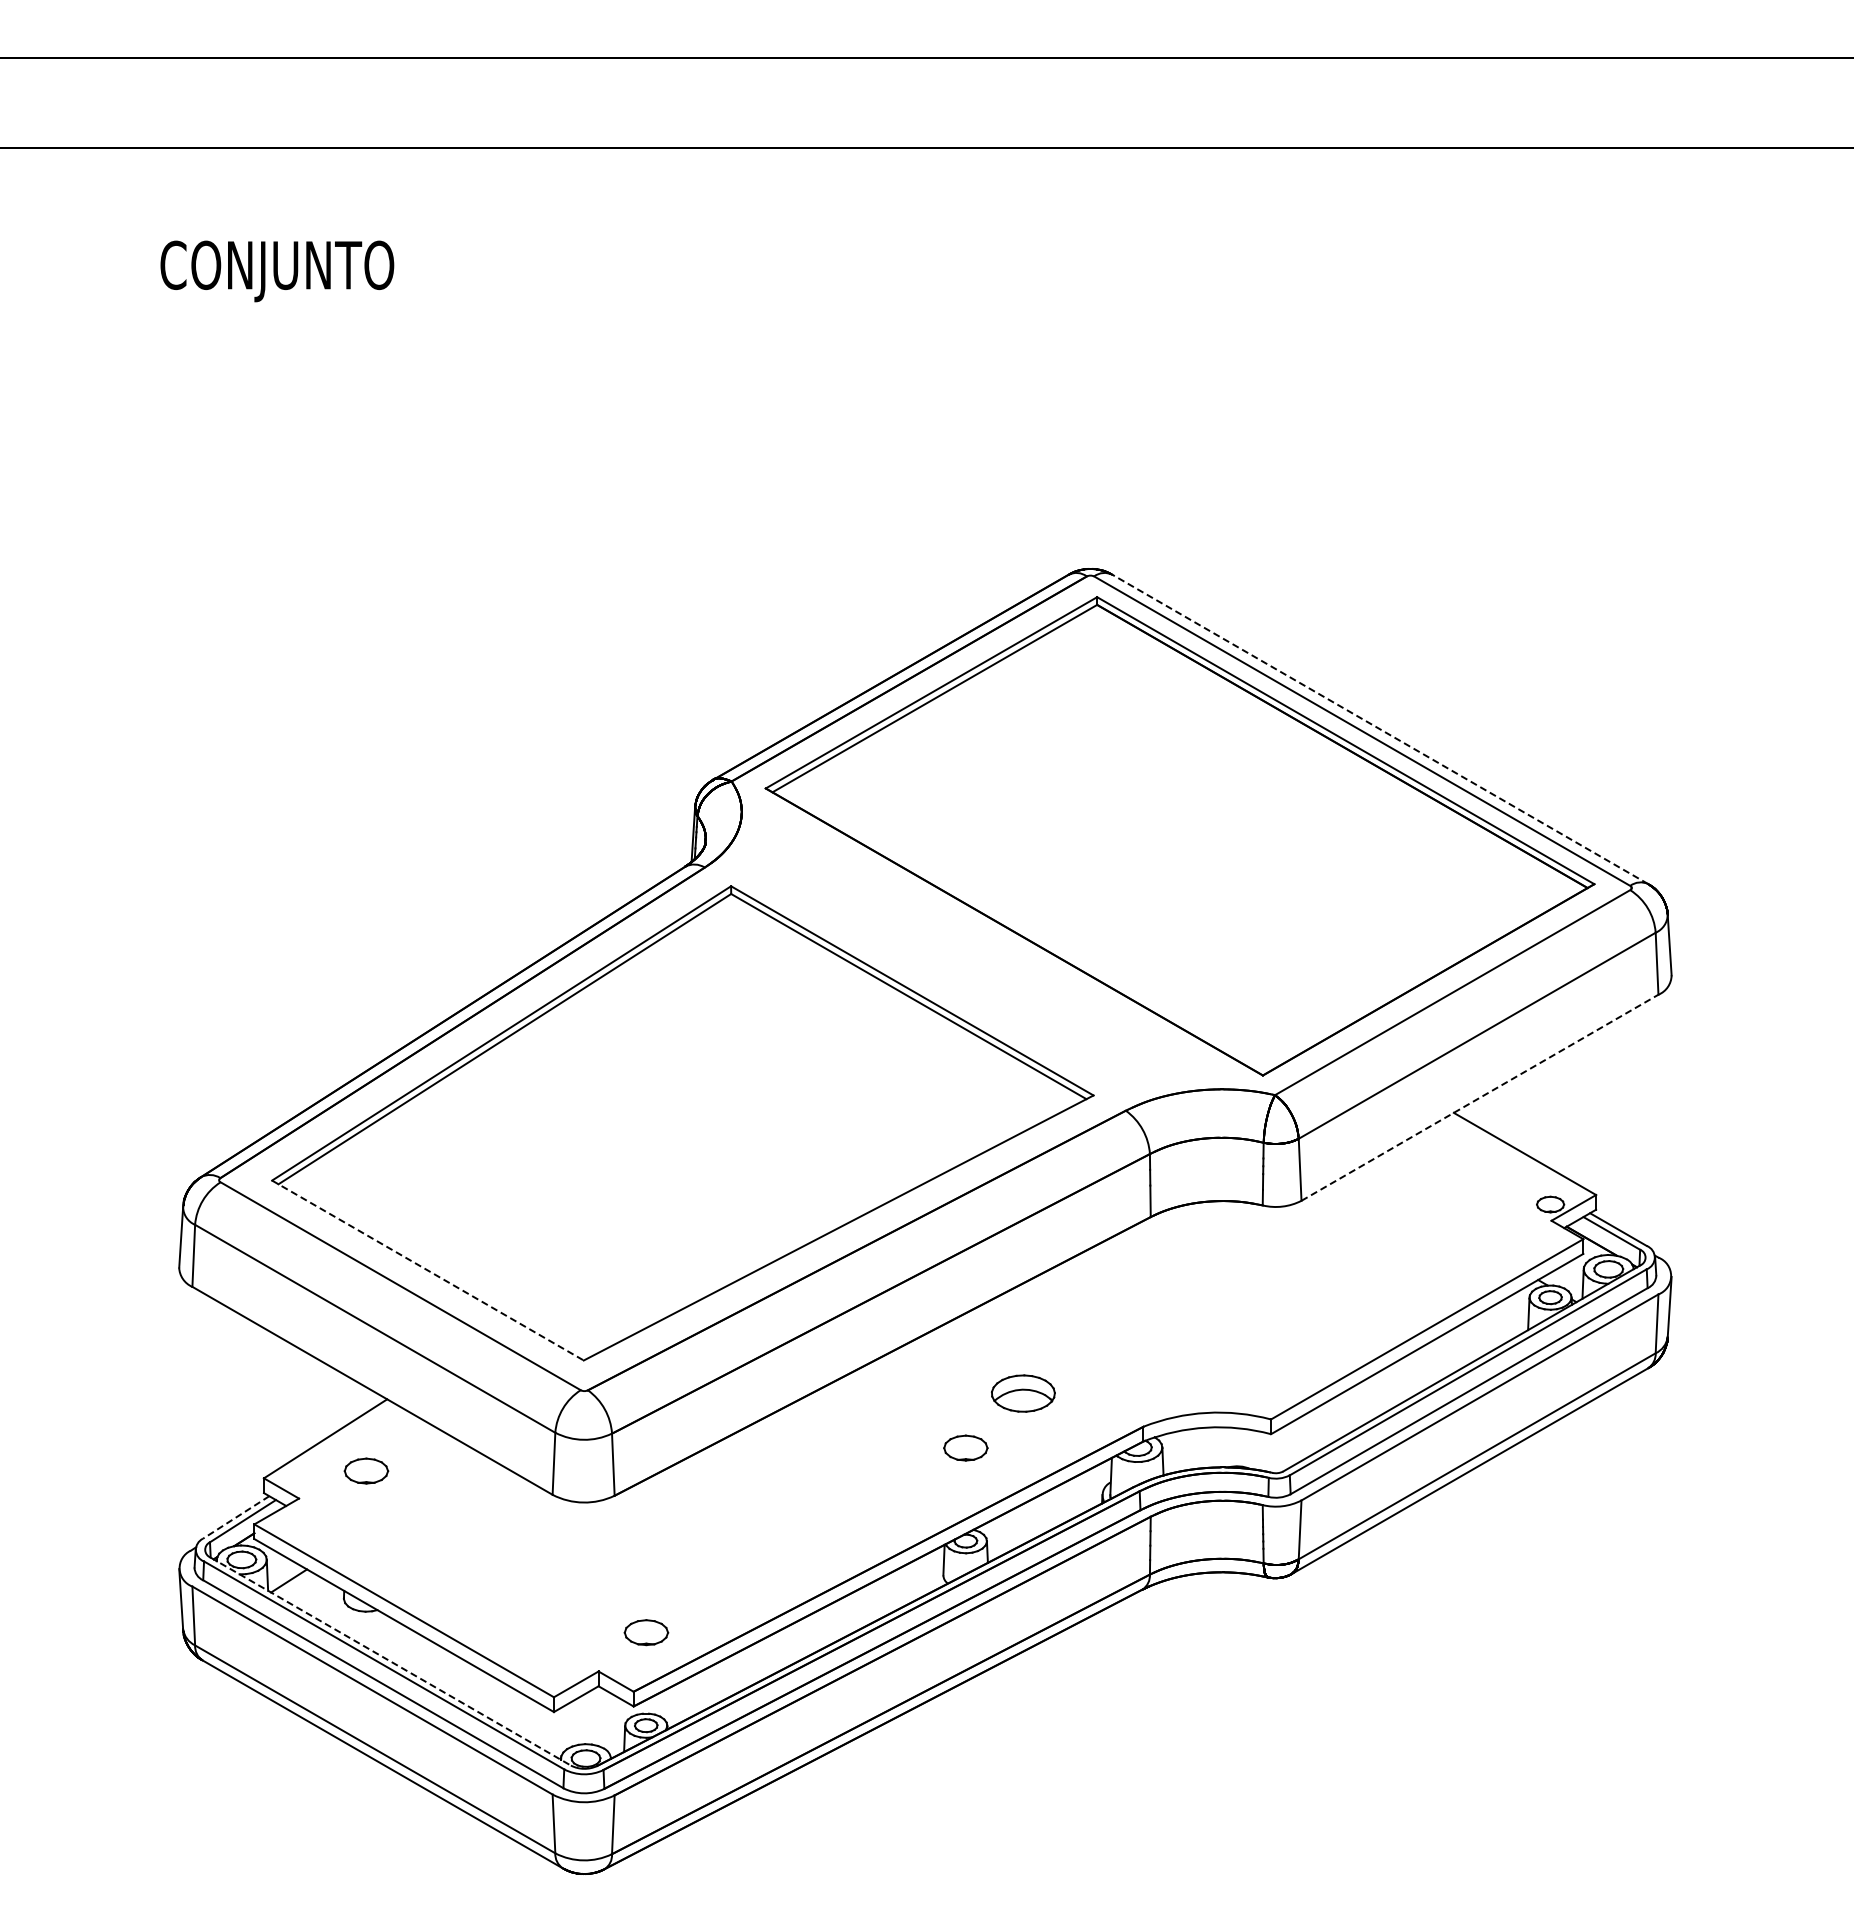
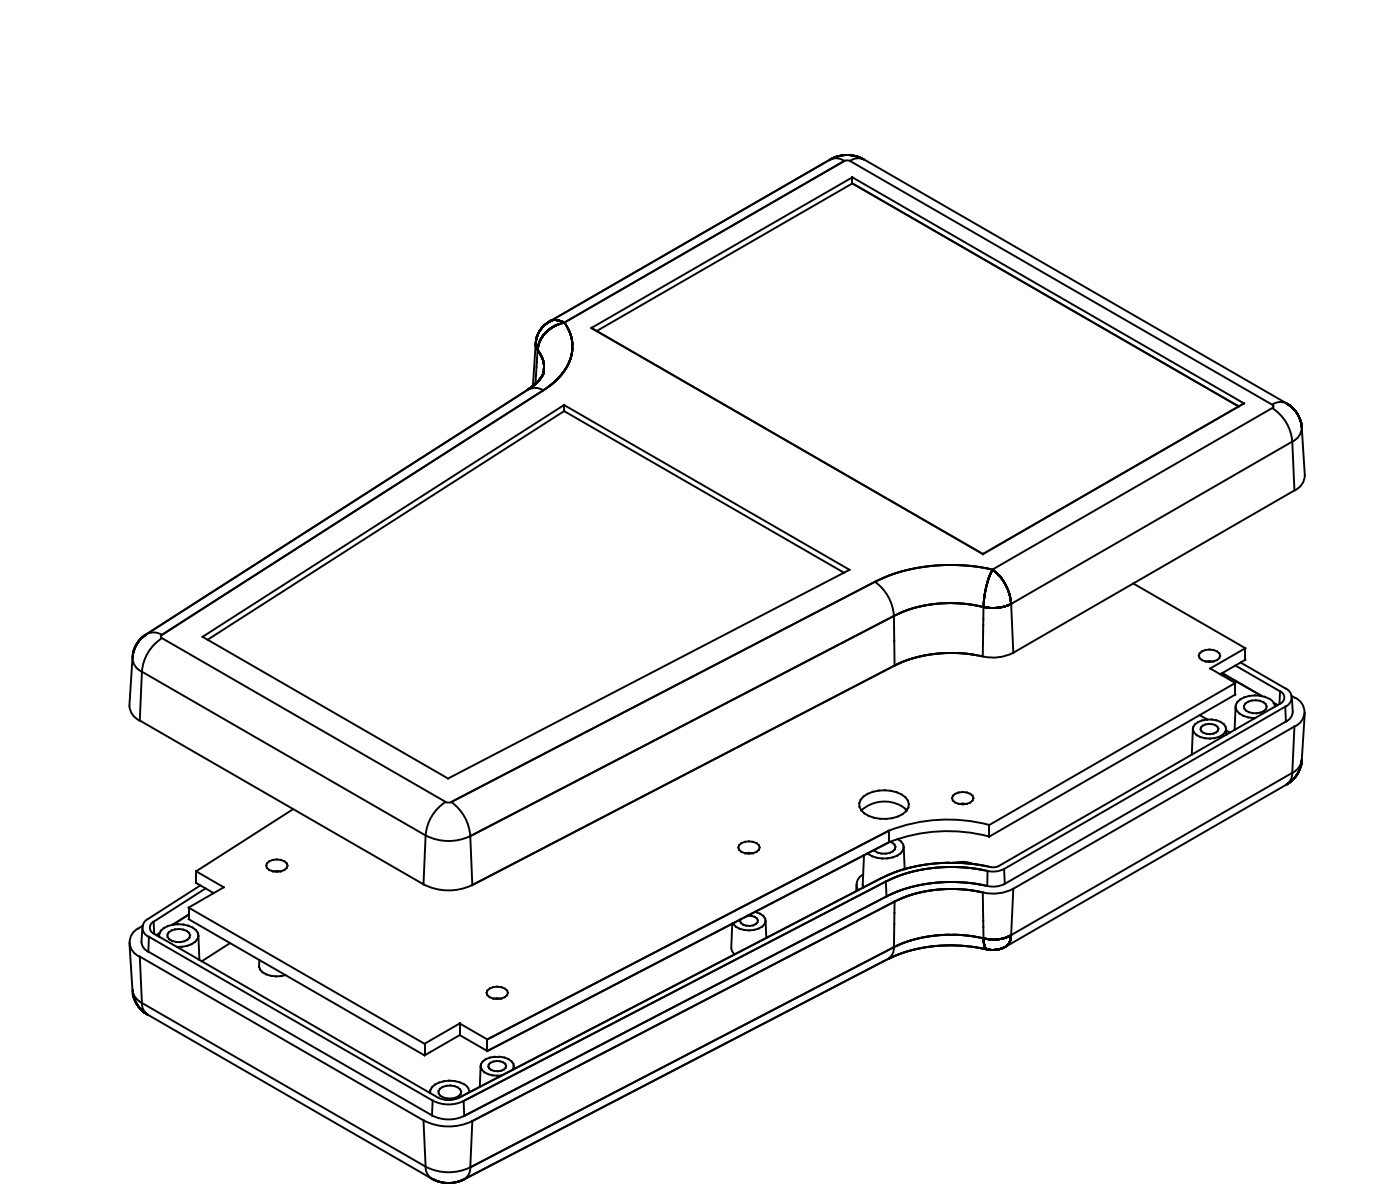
line: (1379, 729) -> (1074, 281), dashed -> solid
line: (1480, 1097) -> (1154, 571), dashed -> solid
line: (427, 1270) -> (324, 707), dashed -> solid
part: (1236, 1385) -> (962, 798), added
part: (1023, 1393) -> (884, 804), moved
part: (965, 1447) -> (748, 847), size x0.62
part: (366, 1470) -> (276, 865), size x0.62
line: (235, 1517) -> (173, 902), dashed -> solid
part: (645, 1632) -> (496, 992), size x0.62
line: (390, 1661) -> (295, 1015), dashed -> solid

